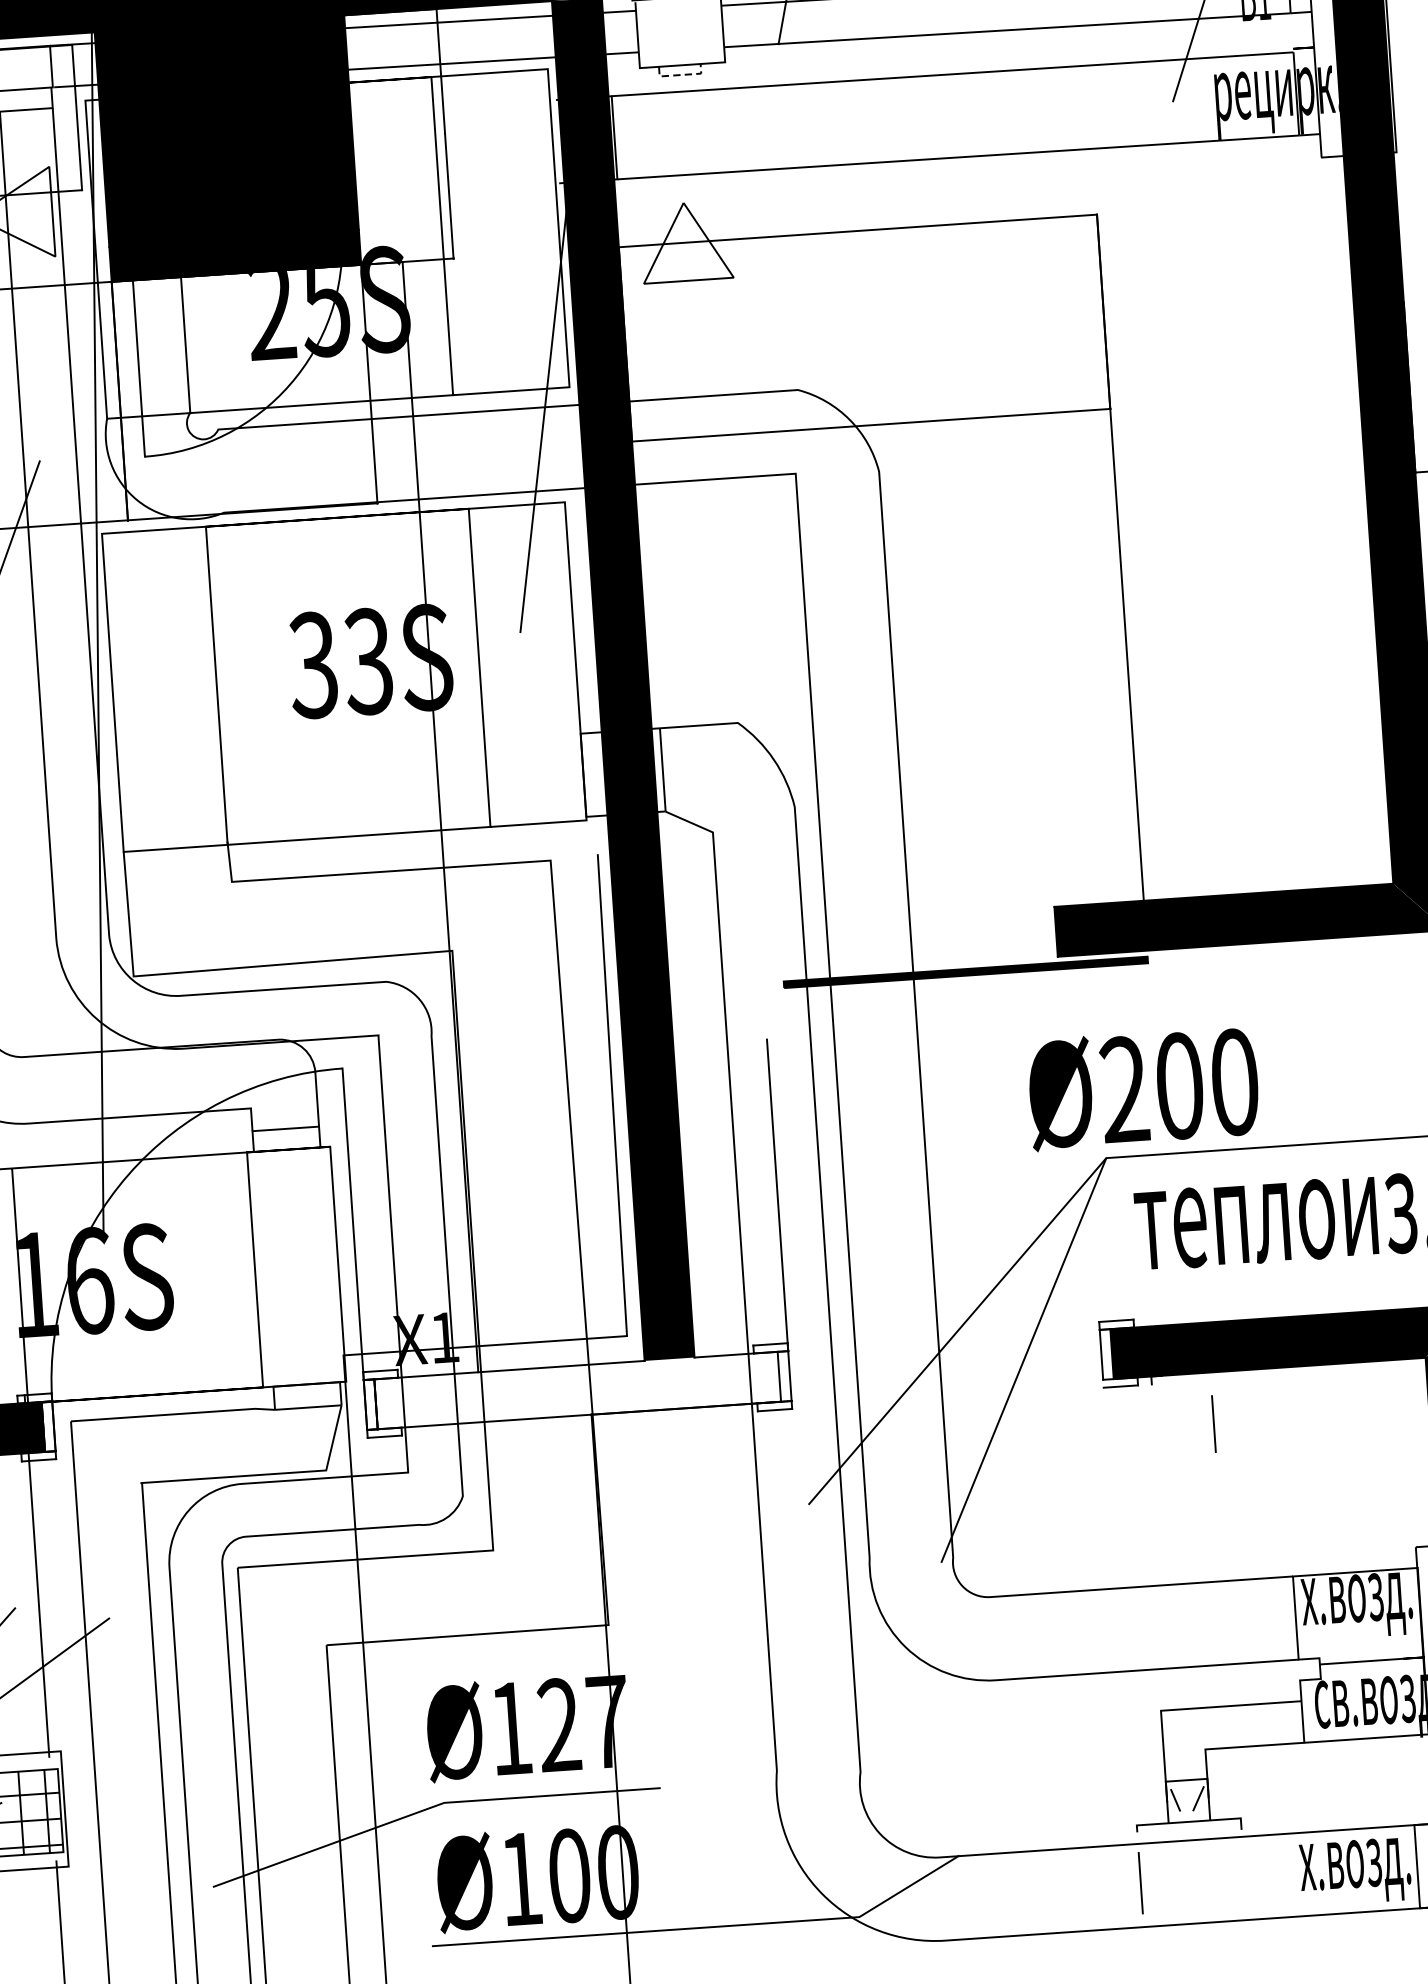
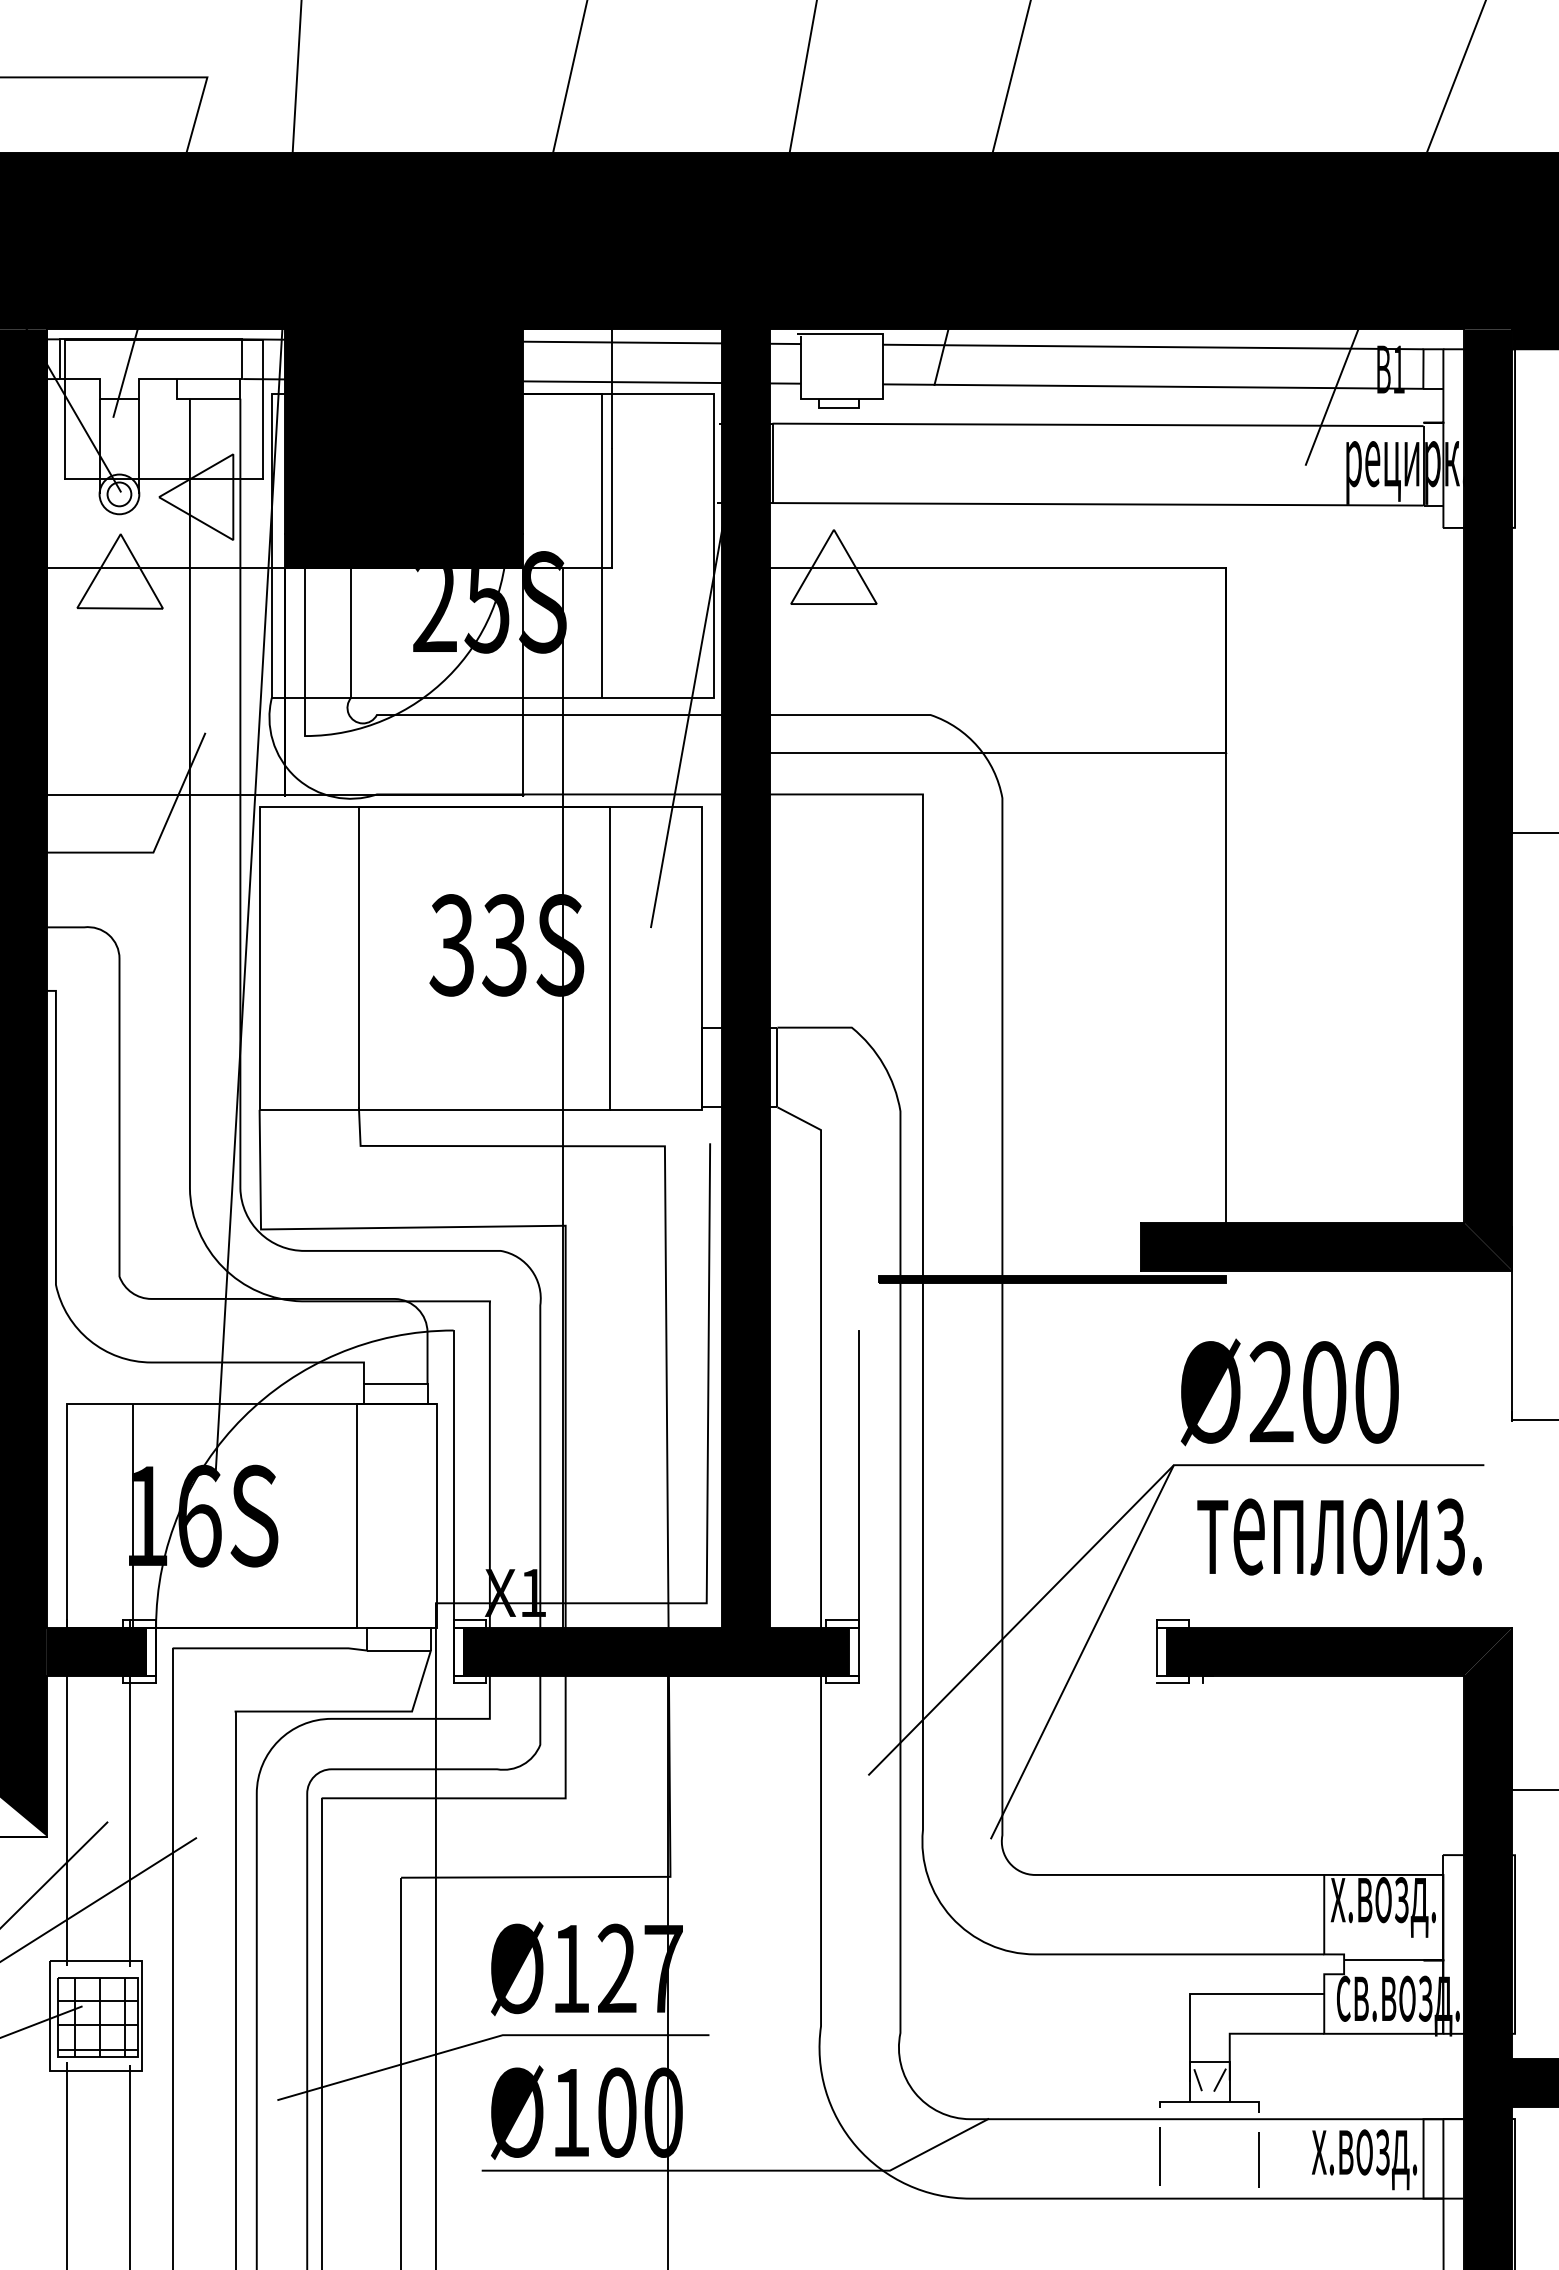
line: (680, 74) -> (839, 407), dashed -> solid
text: (1143, 1088) -> (1289, 1392), moved
fill: (576, 1390) -> (655, 1651), added
line: (1213, 1423) -> (1258, 2159), moved

